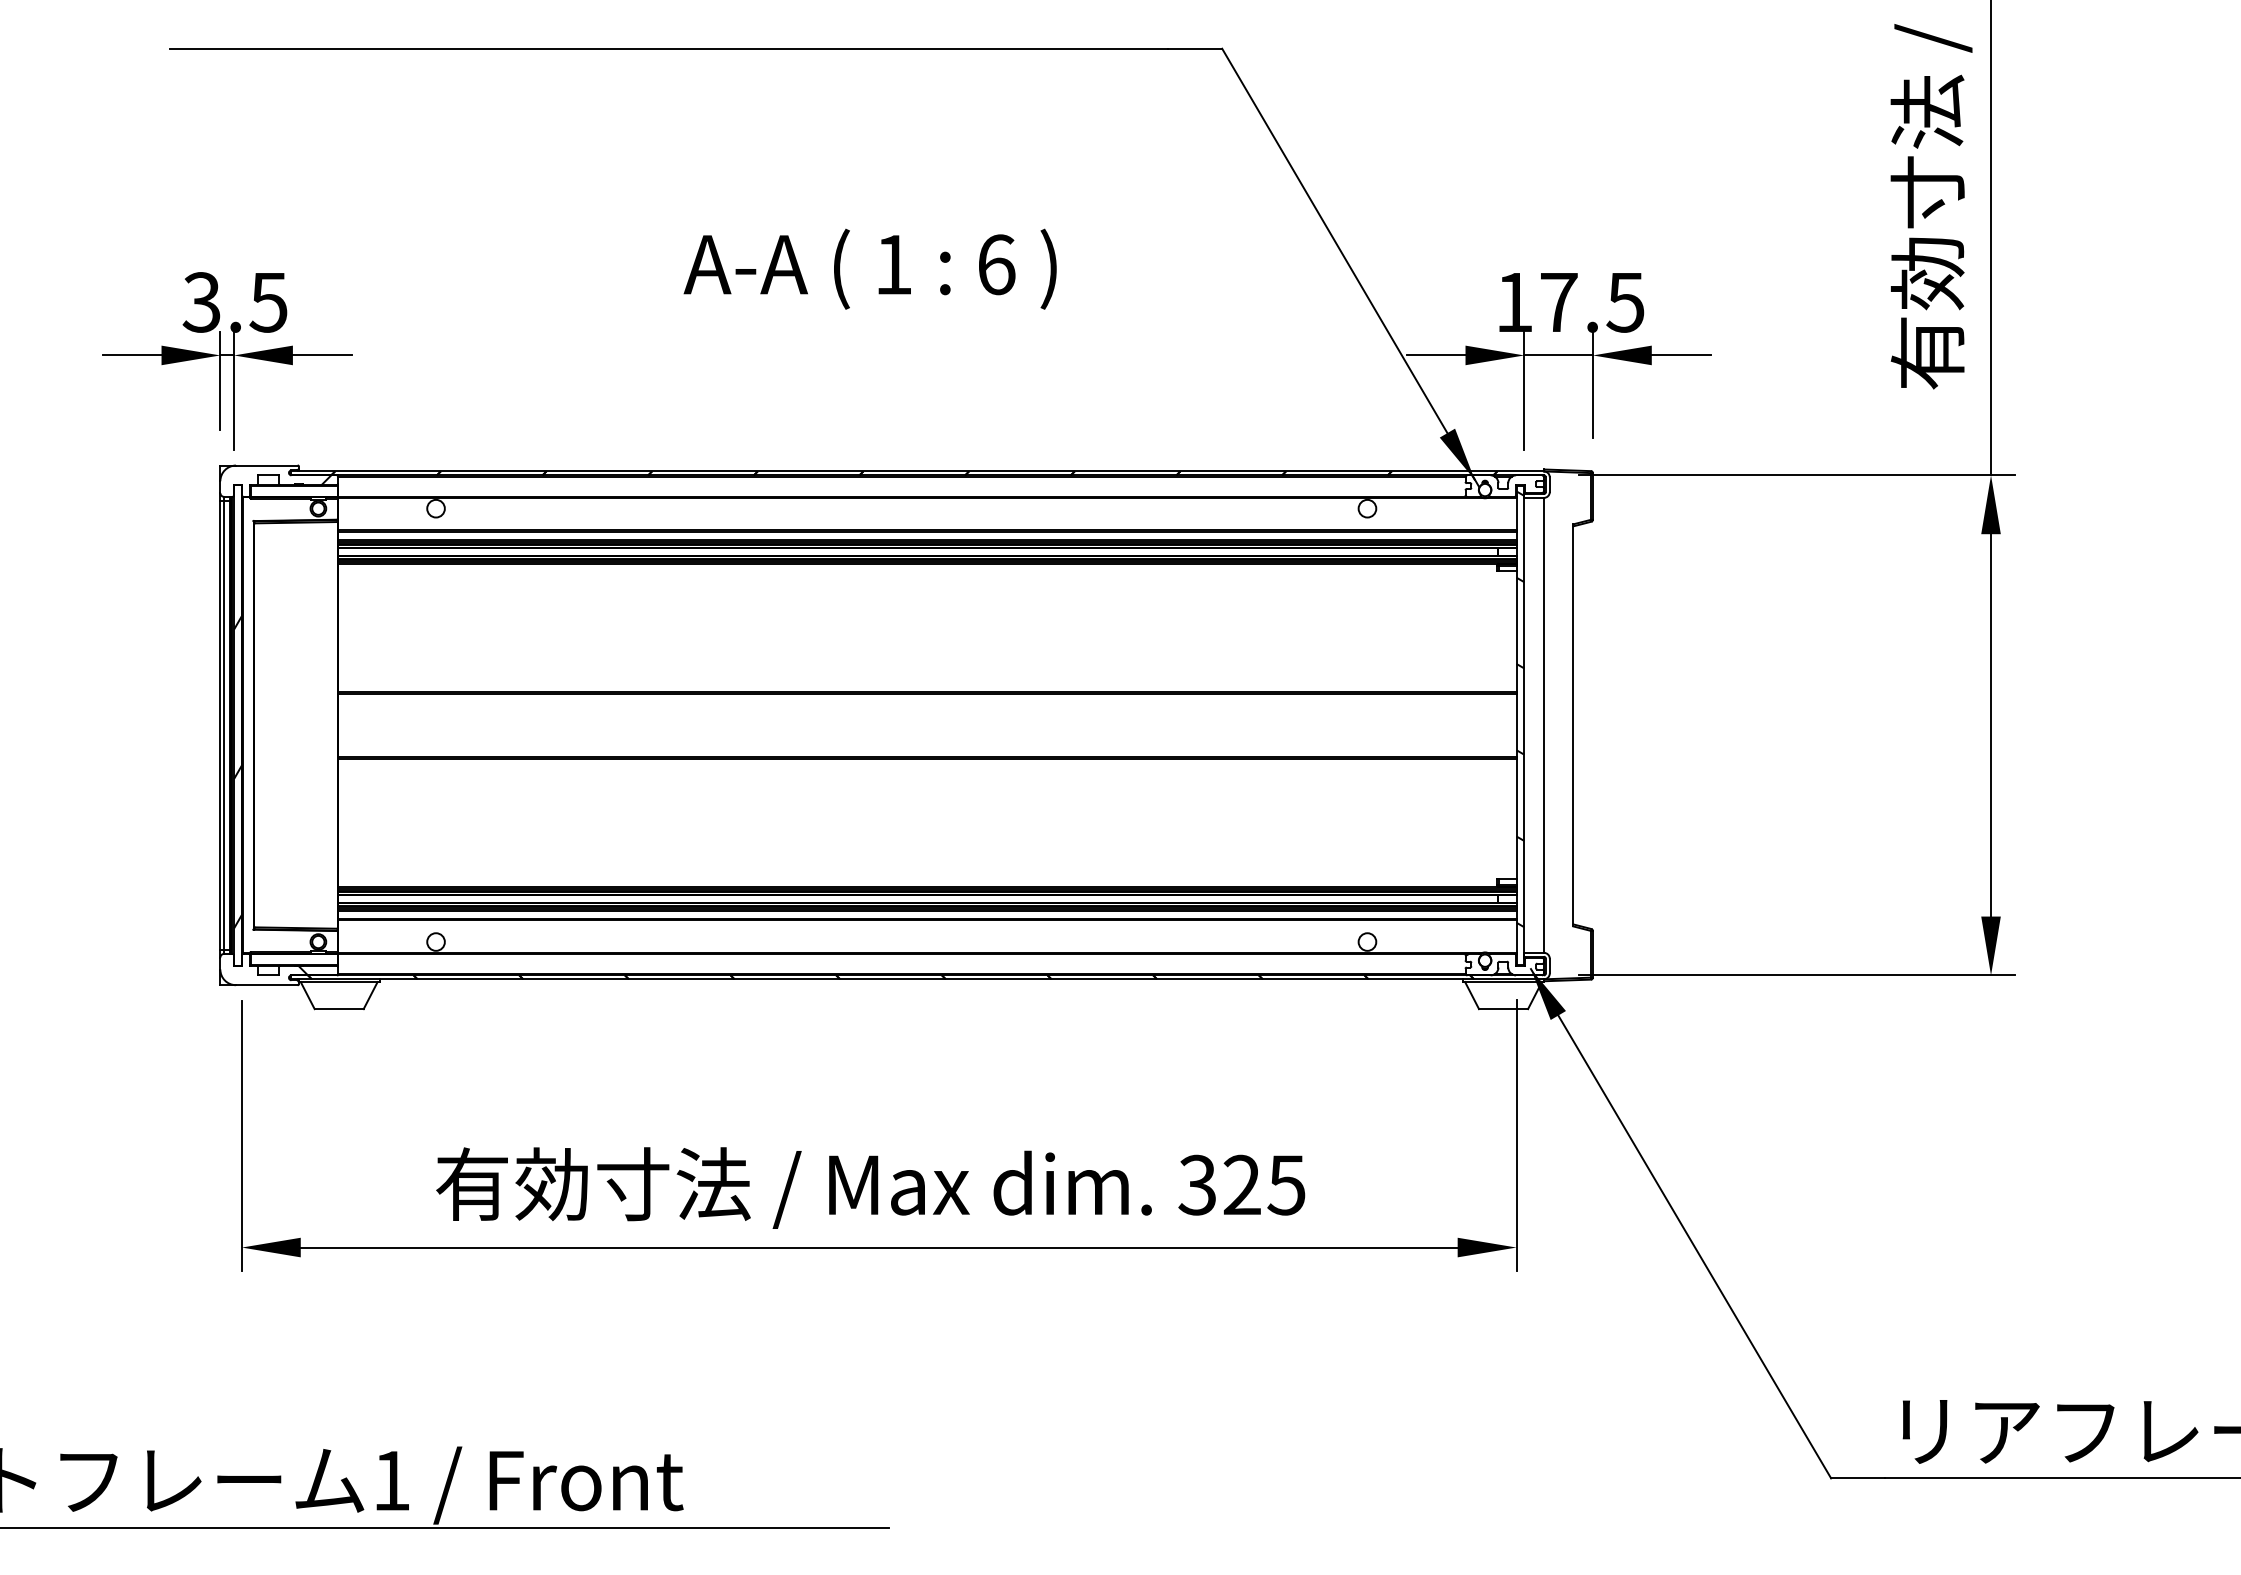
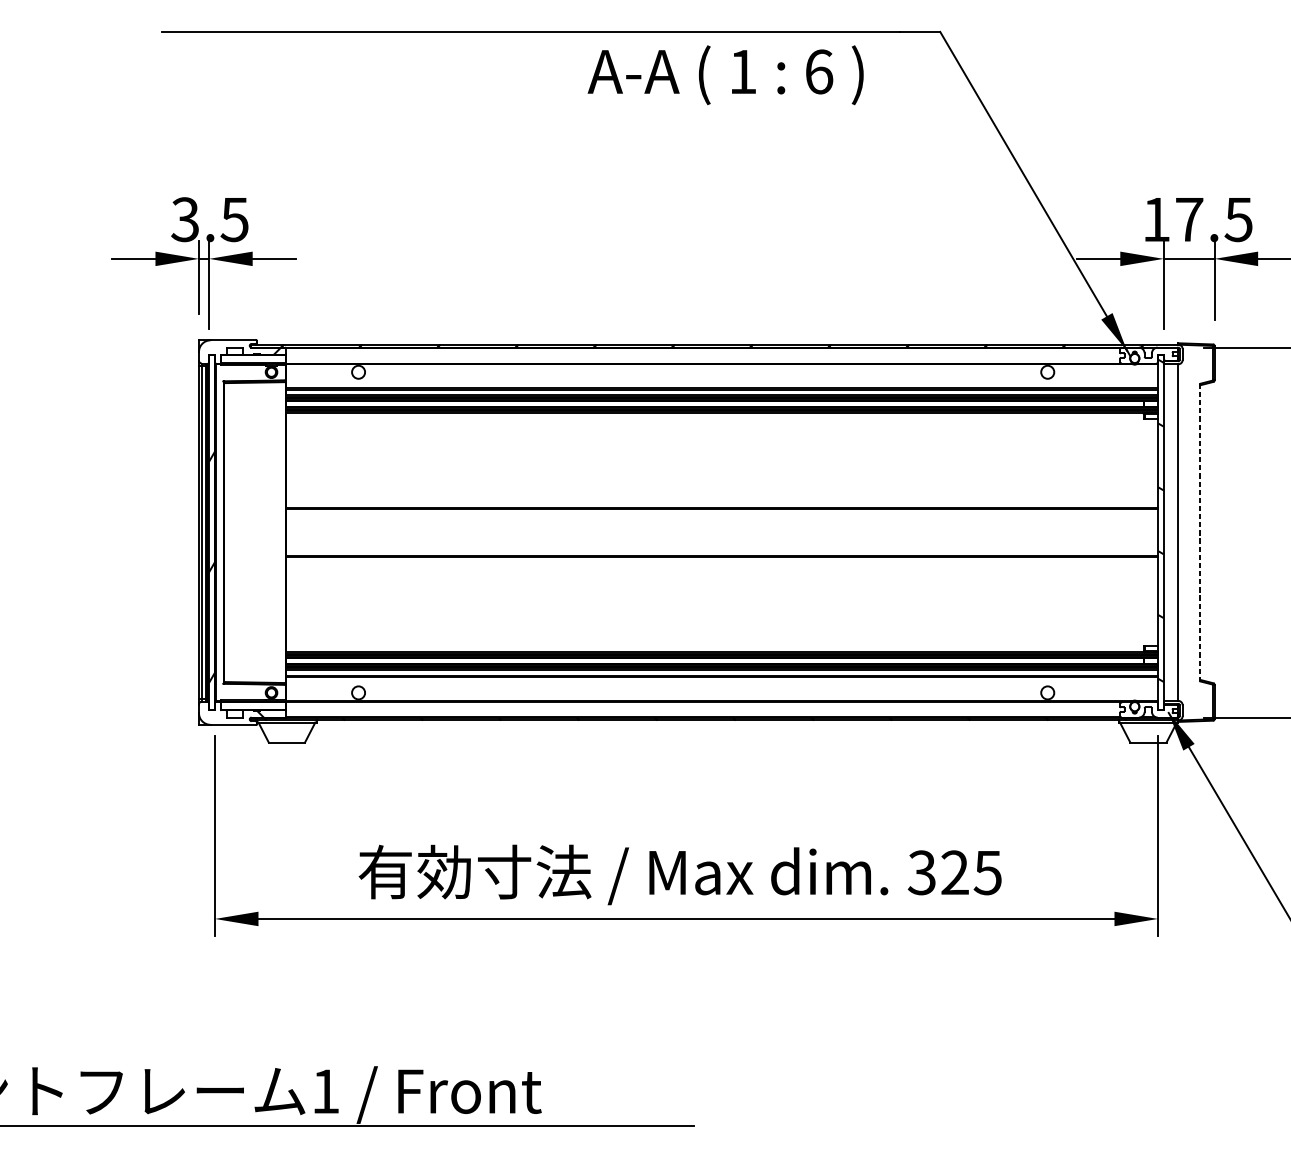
text: (869, 268) -> (725, 74), moved
line: (1573, 725) -> (1200, 532), solid -> dashed

